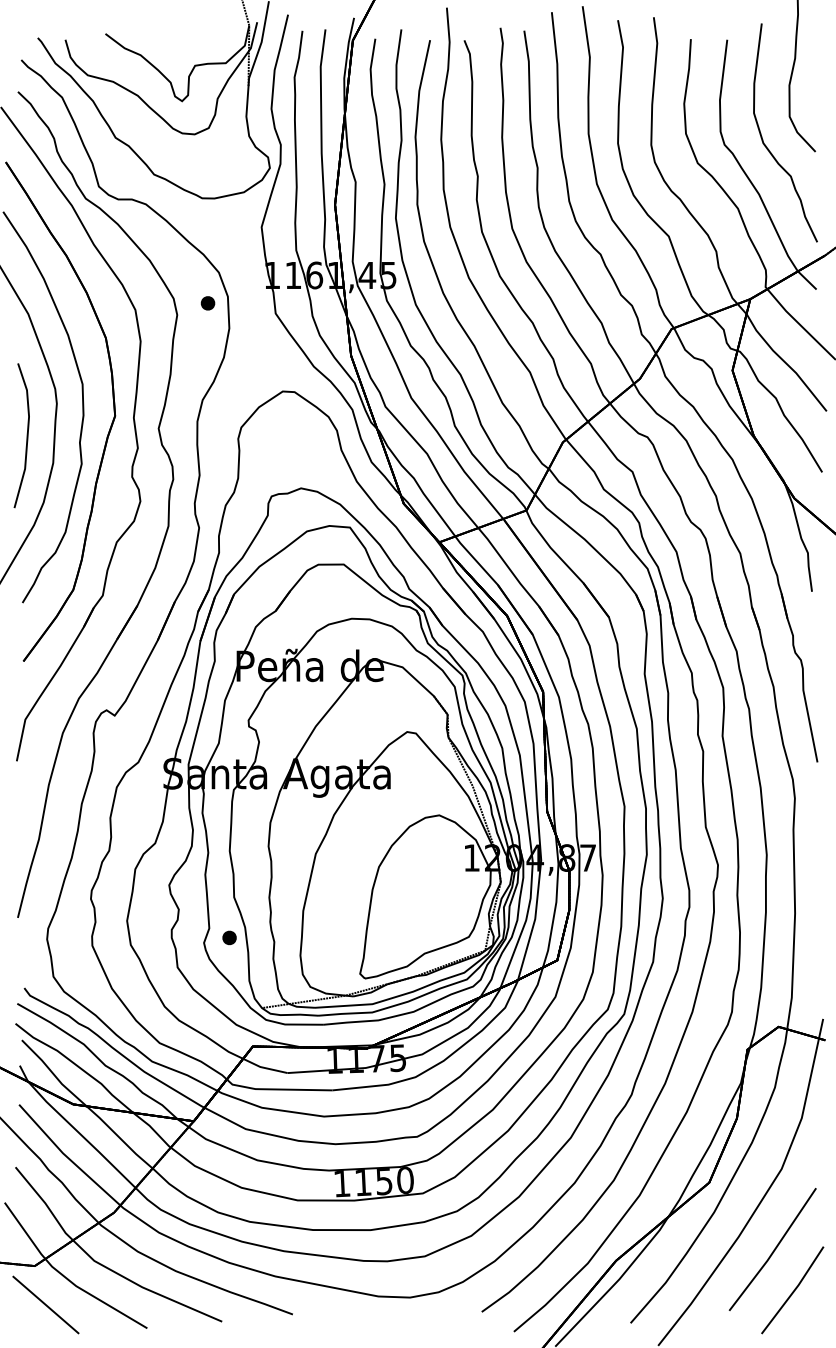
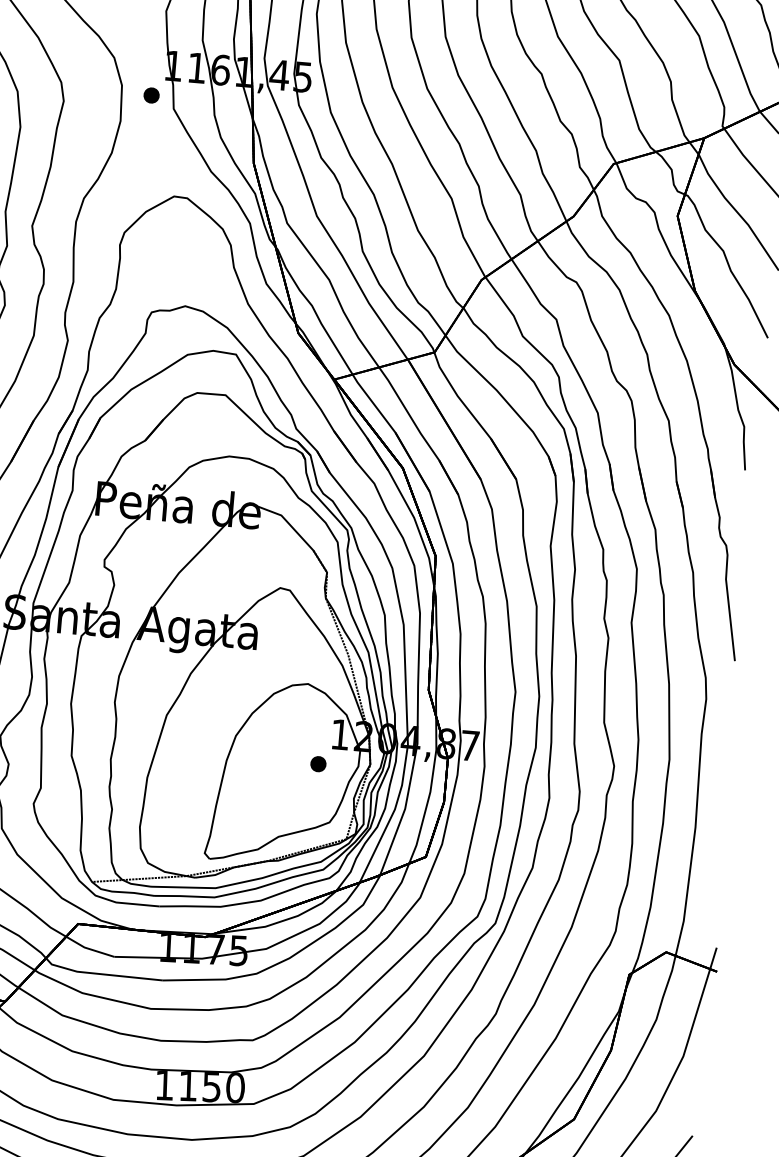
part: (207, 303) -> (151, 95), moved
part: (229, 937) -> (318, 763), moved

